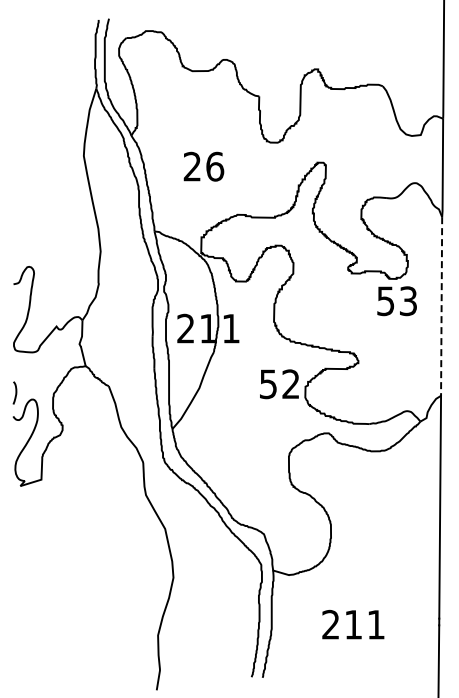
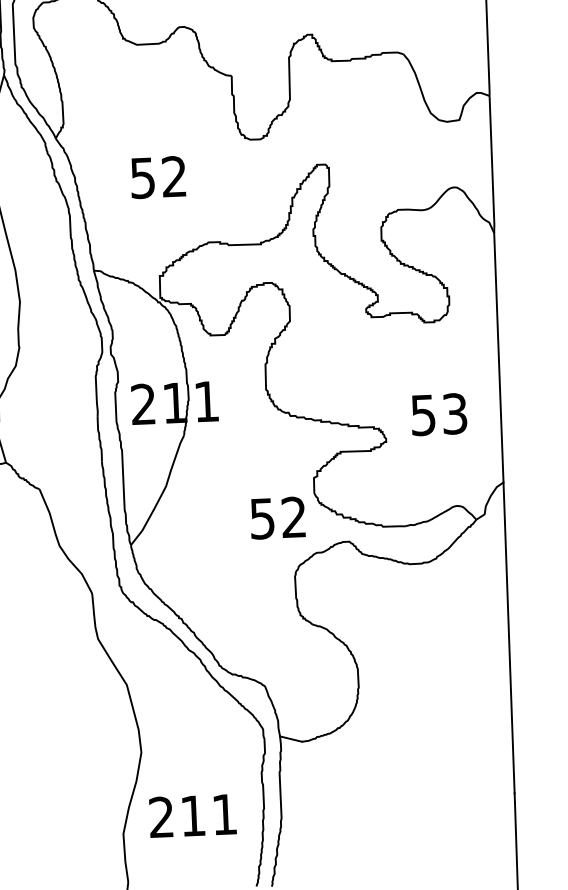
text: (203, 166) -> (158, 177), 26 -> 52
text: (396, 301) -> (438, 415), moved
line: (441, 306) -> (498, 357), dashed -> solid
text: (279, 384) -> (277, 518), moved
text: (353, 624) -> (193, 815), moved

